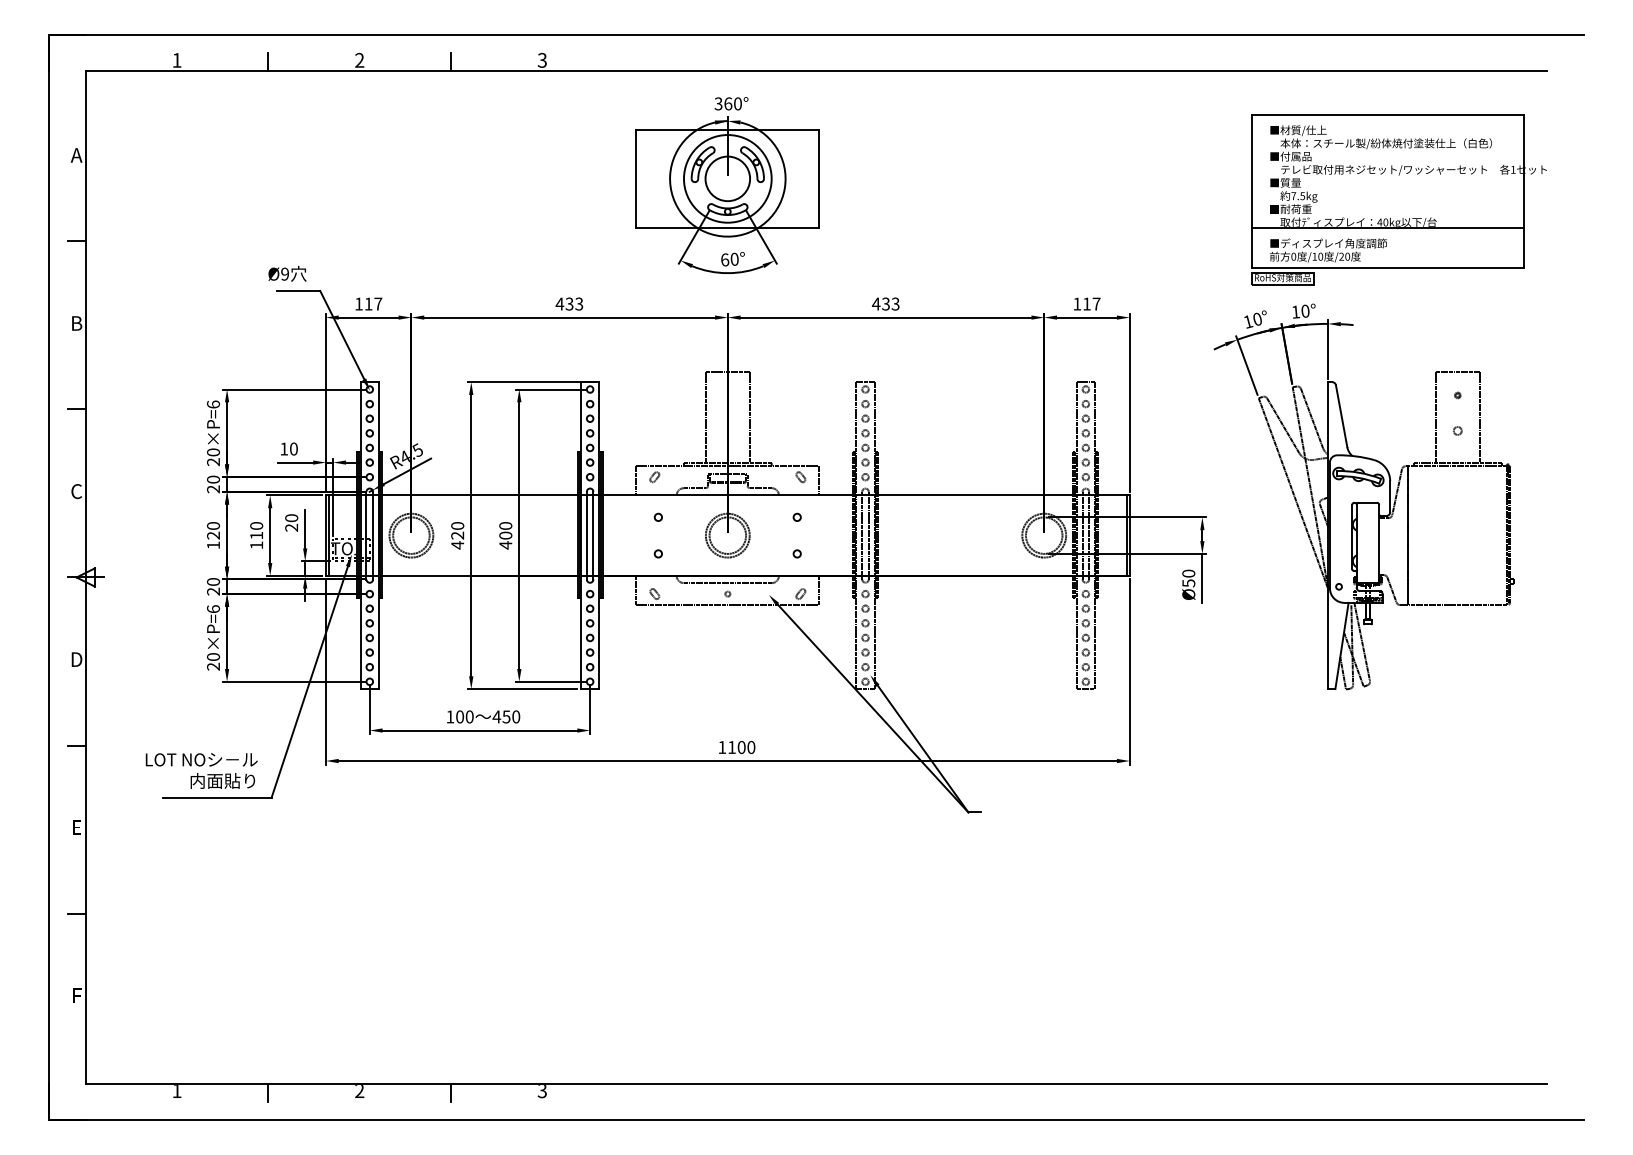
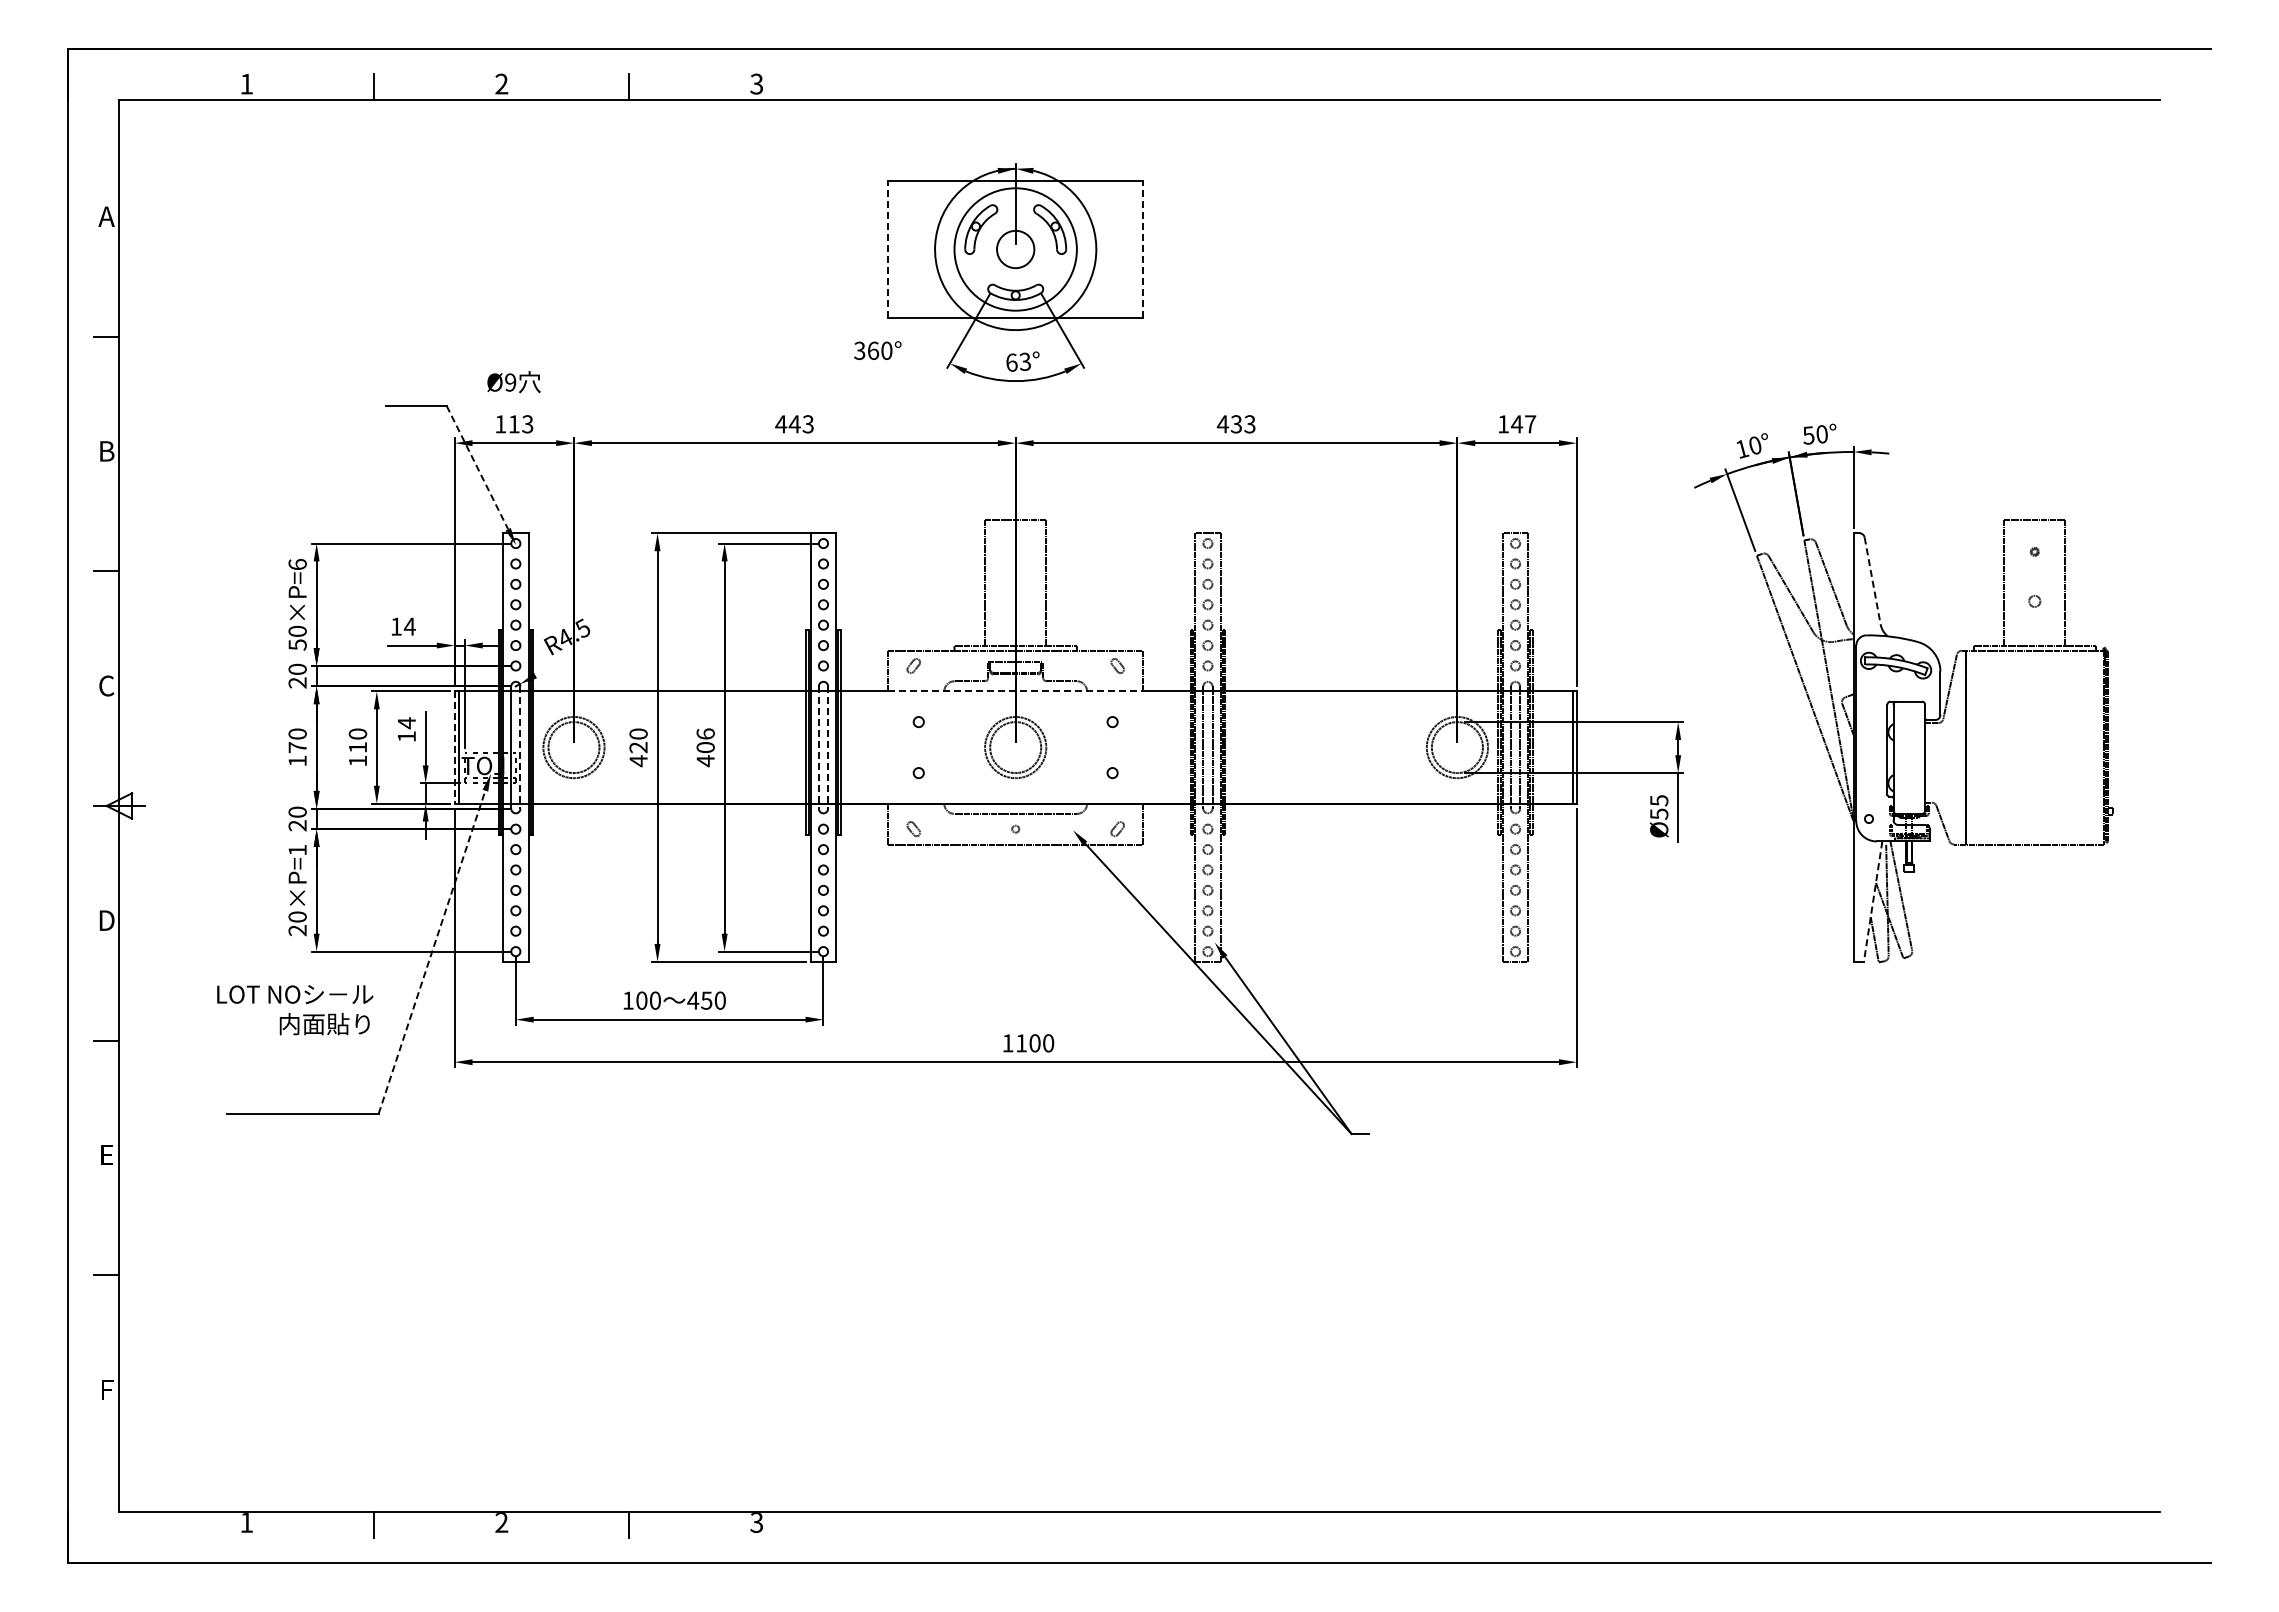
text: (731, 103) -> (877, 350), moved
line: (636, 178) -> (888, 249), solid -> dashed
circle: (727, 178) -> (1015, 249), size x0.6
line: (819, 178) -> (1143, 249), solid -> dashed
part: (1398, 199) -> (1952, 278), removed
text: (734, 259) -> (1024, 361), 60° -> 63°
text: (287, 274) -> (513, 382), moved
text: (378, 304) -> (527, 424), 117 -> 113
text: (569, 304) -> (794, 424), 433 -> 443
text: (1086, 304) -> (1516, 424), 117 -> 147
text: (1295, 312) -> (1808, 435), 10° -> 50°
line: (342, 335) -> (477, 467), solid -> dashed
line: (1341, 416) -> (1872, 581), solid -> dashed
text: (293, 448) -> (409, 626), 10 -> 14
text: (213, 461) -> (297, 644), 20×P=6 -> 50×P=6
line: (407, 471) -> (568, 657), removed
line: (727, 495) -> (1015, 691), solid -> dashed
text: (291, 522) -> (406, 729), 20 -> 14
text: (505, 525) -> (705, 733), 400 -> 406
text: (213, 535) -> (297, 747), 120 -> 170
line: (325, 536) -> (454, 748), solid -> dashed
line: (373, 536) -> (520, 748), solid -> dashed
line: (586, 536) -> (818, 748), solid -> dashed
line: (593, 536) -> (828, 748), solid -> dashed
text: (1188, 573) -> (1659, 800), Ø50 -> Ø55
text: (213, 608) -> (297, 849), 20×P=6 -> 20×P=1
line: (1342, 645) -> (1873, 901), solid -> dashed
line: (310, 681) -> (432, 951), solid -> dashed
text: (201, 771) -> (295, 1010), moved

